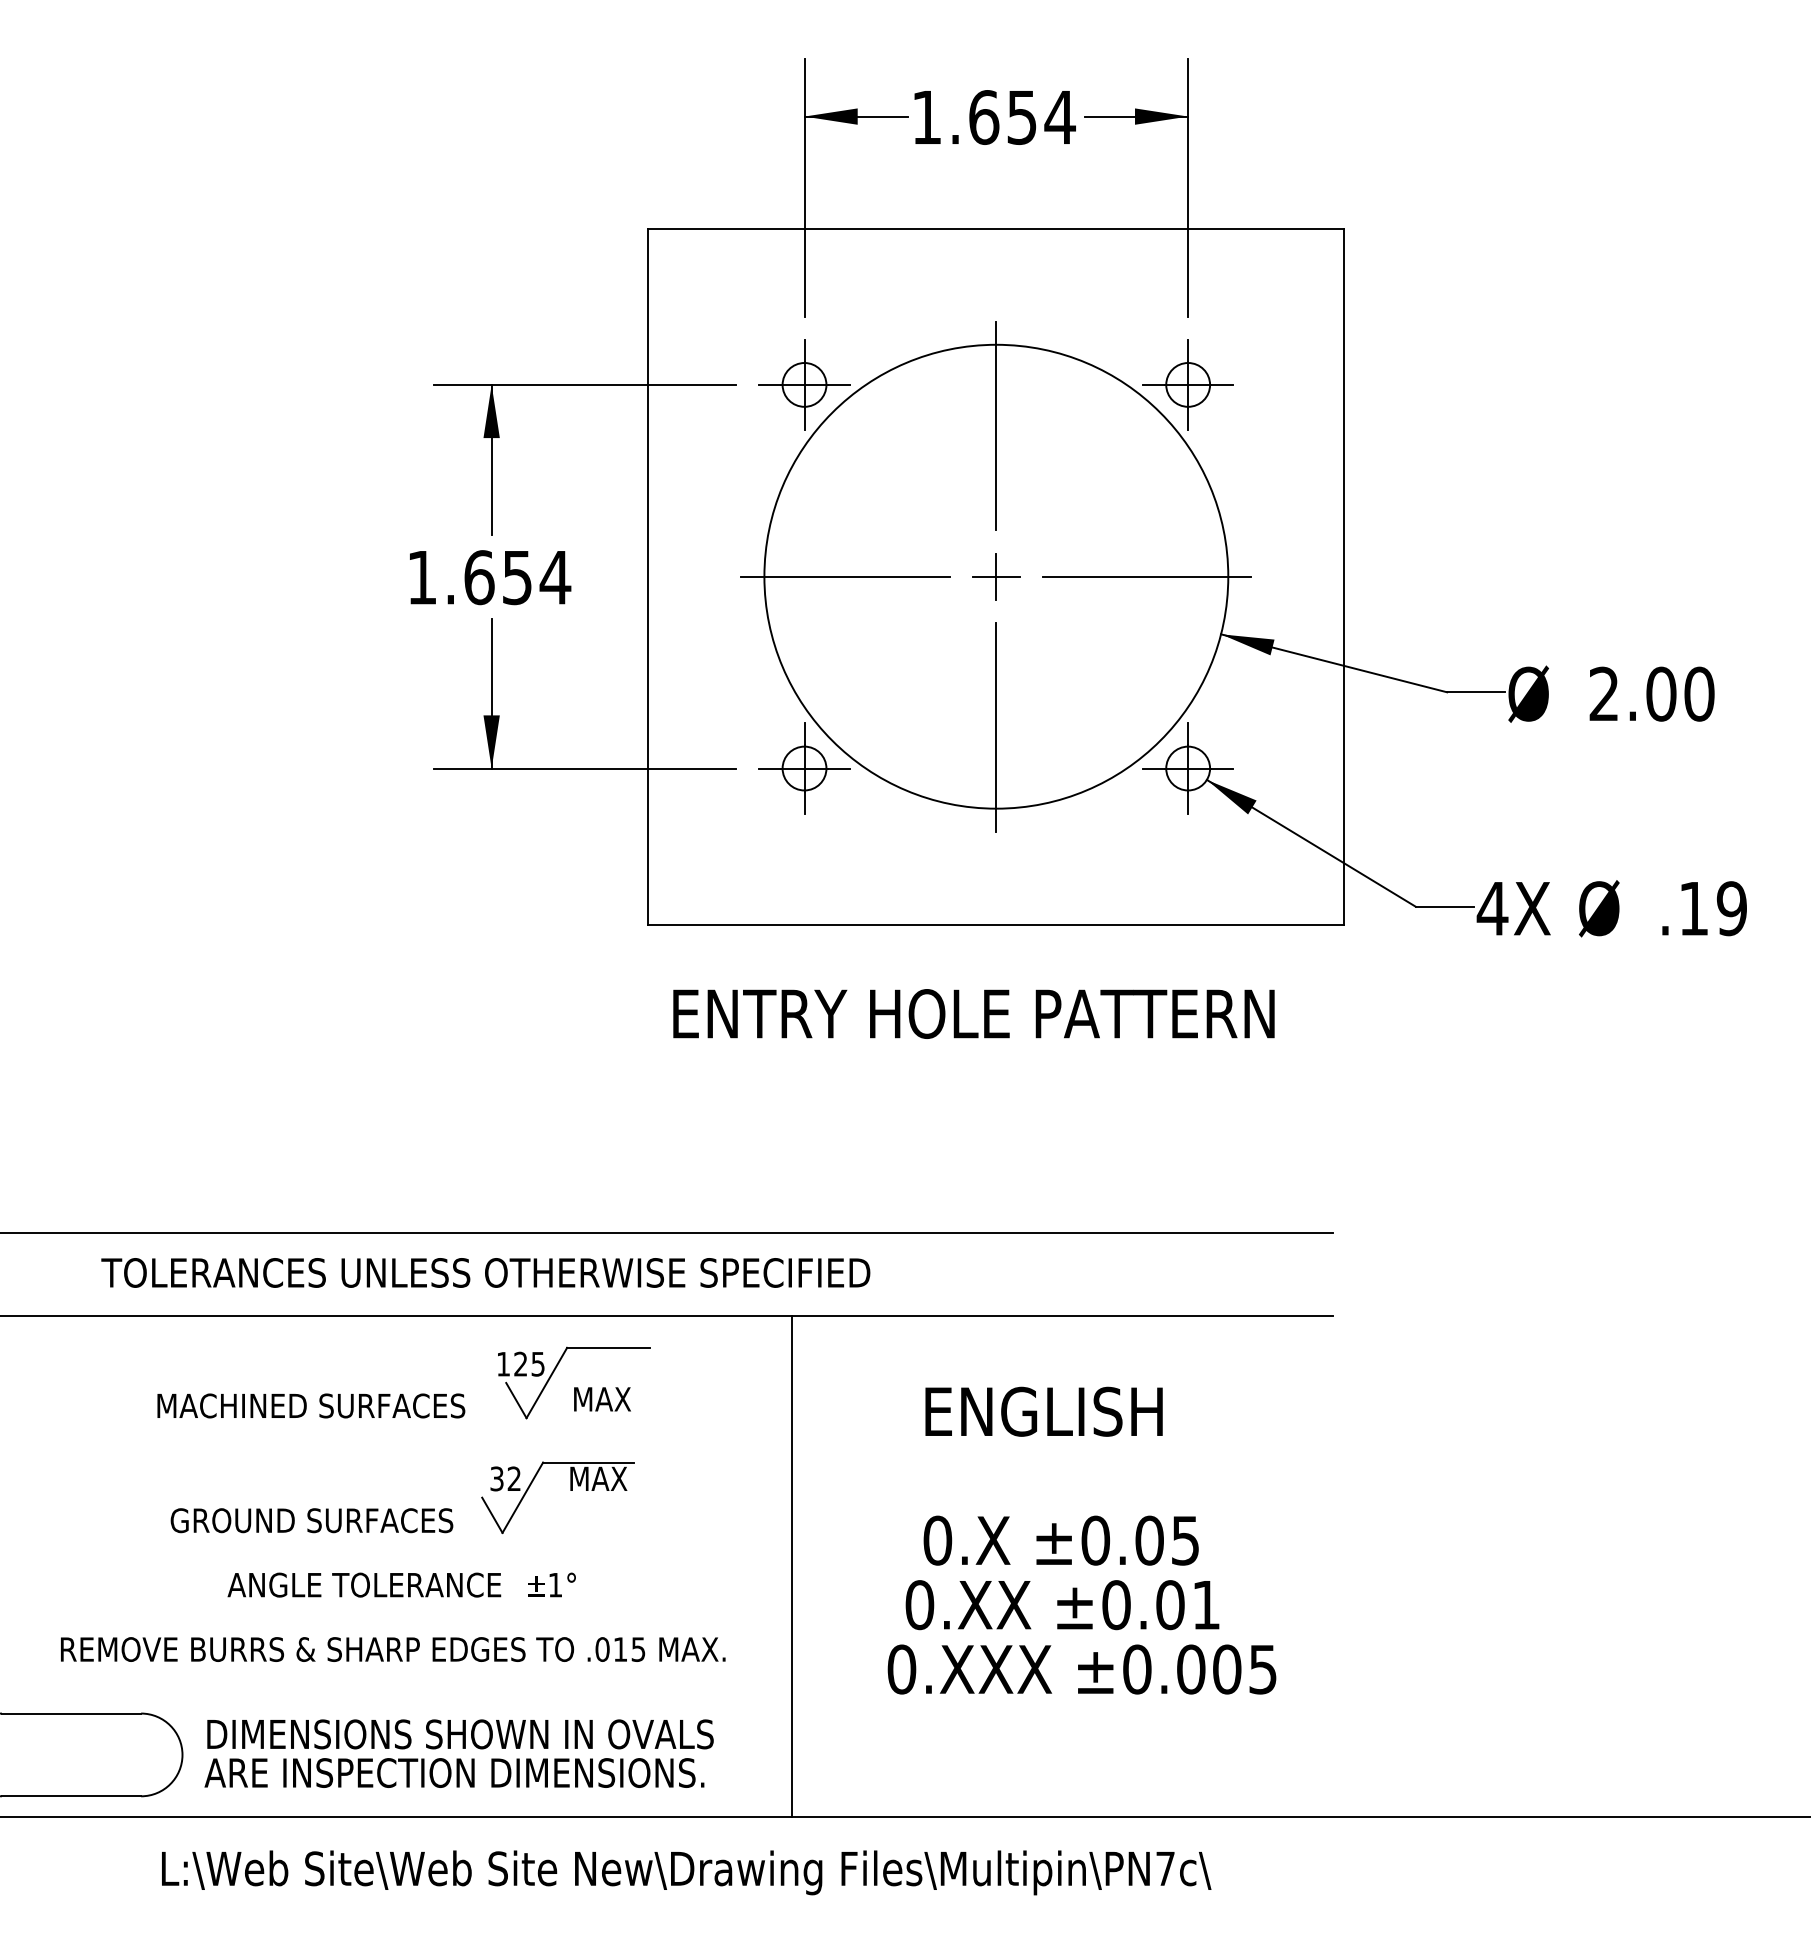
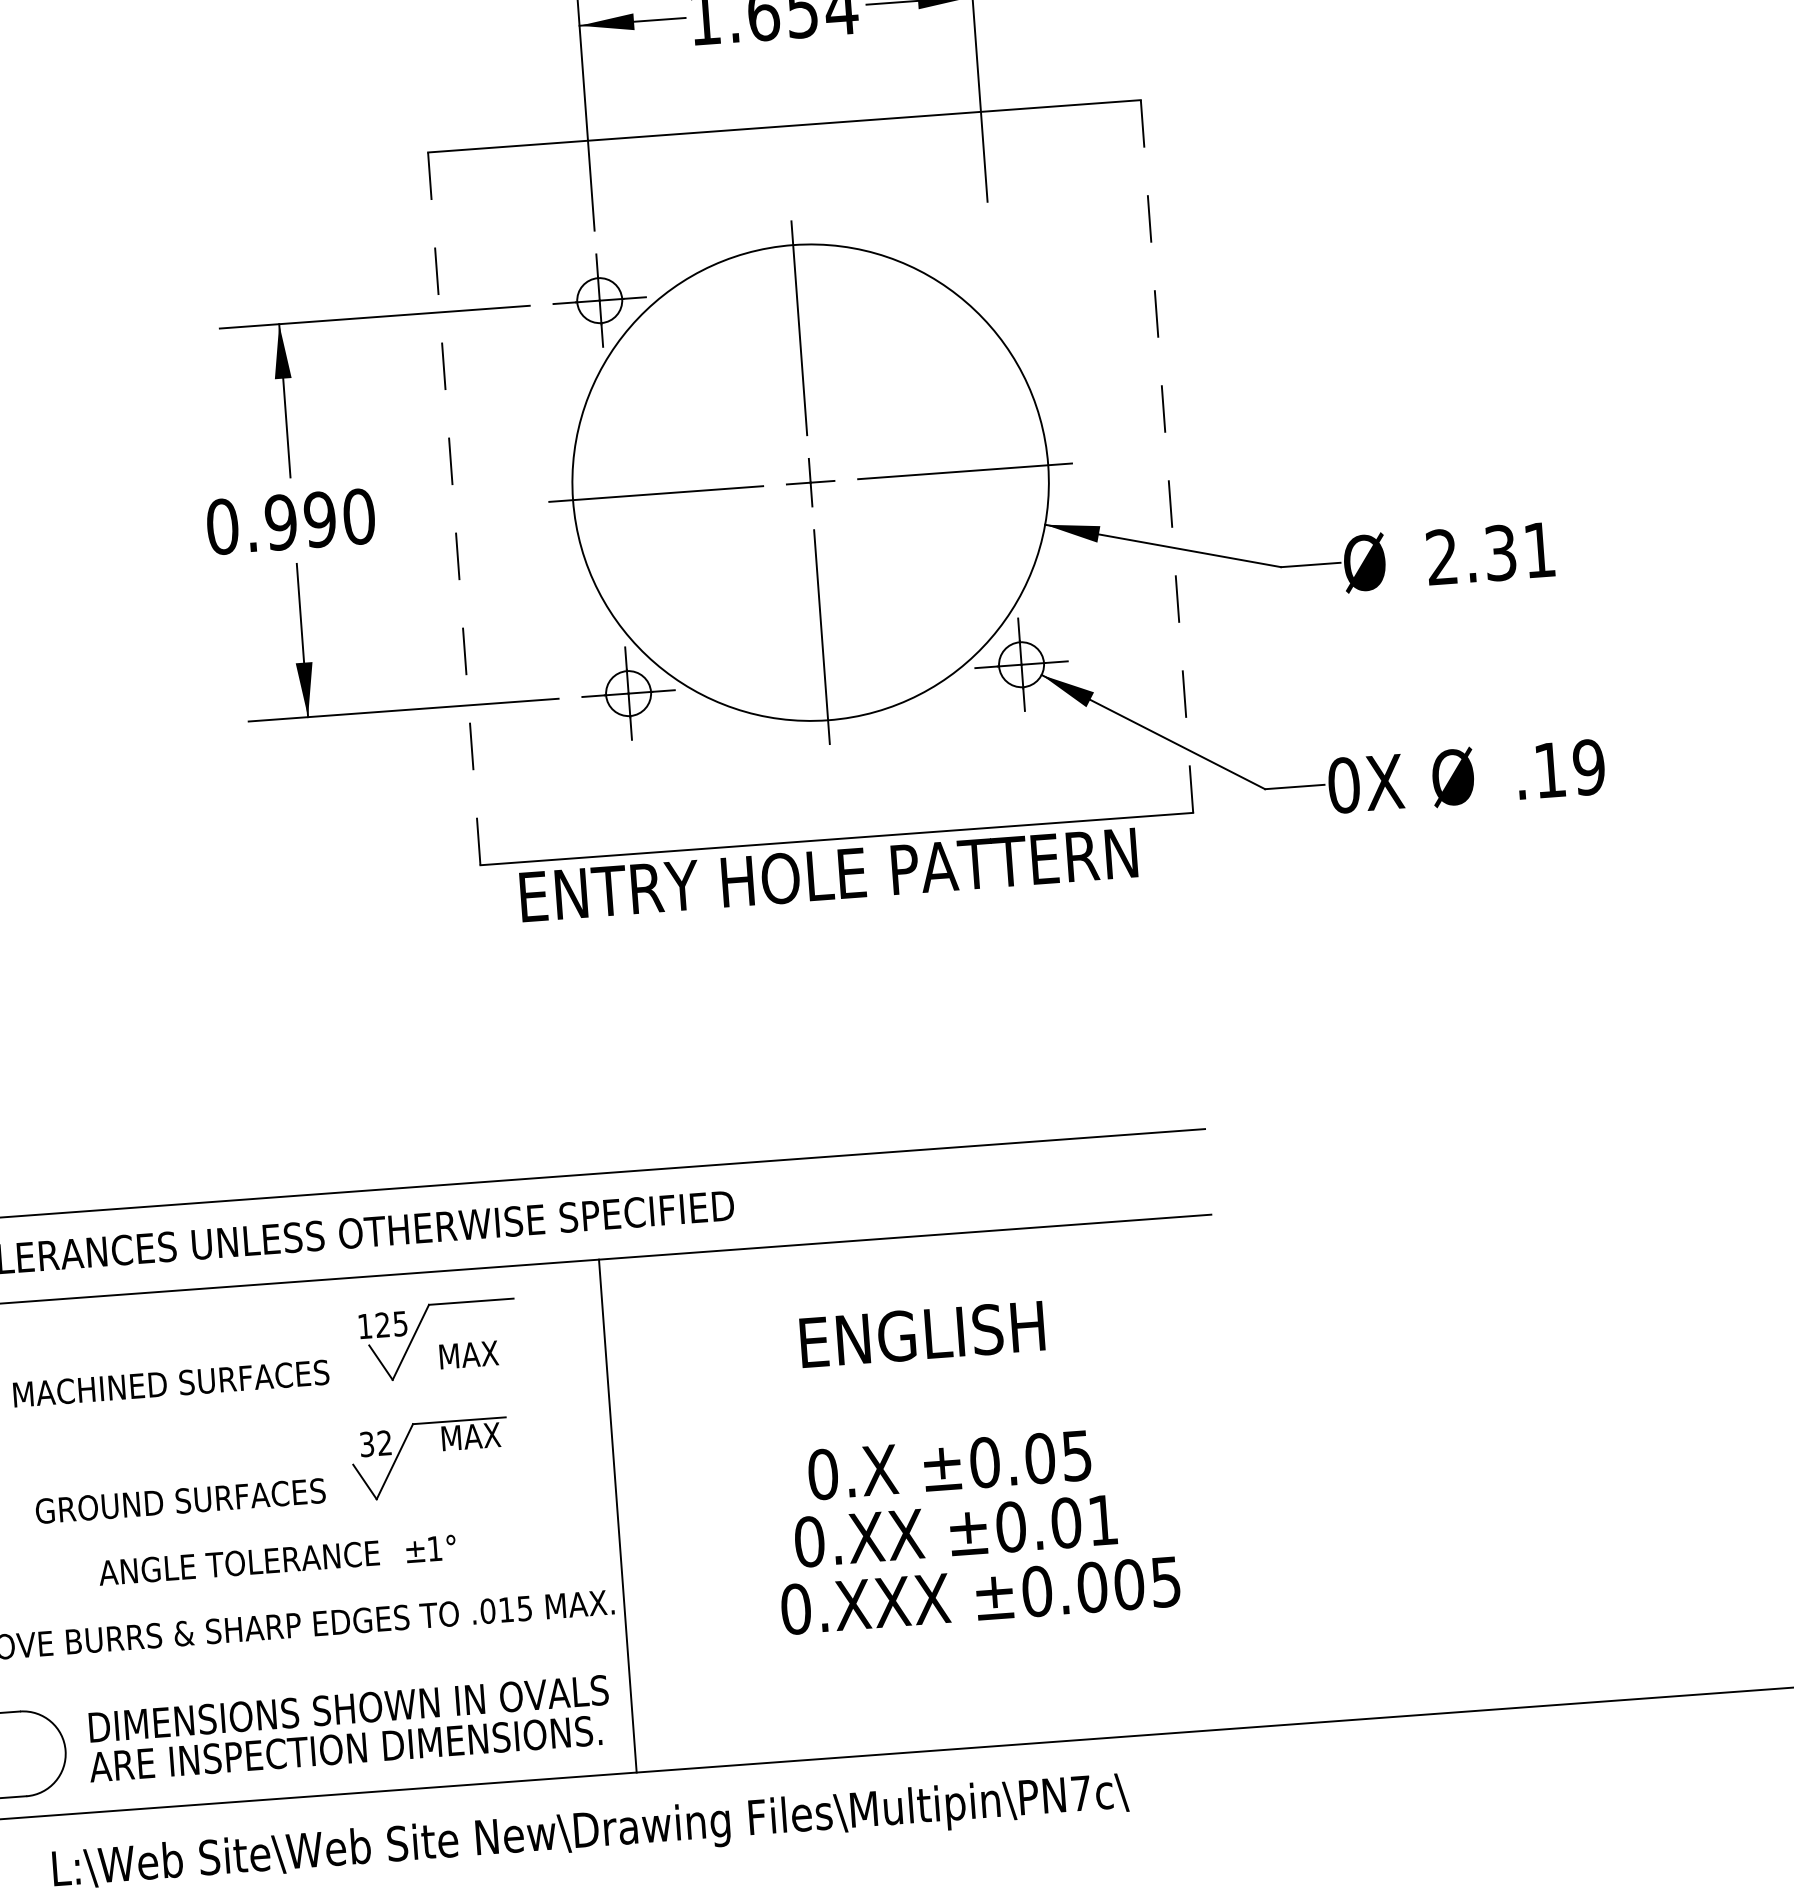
part: (1187, 384) -> (991, 271), removed
line: (648, 576) -> (454, 508), solid -> dashed
line: (1344, 576) -> (1167, 456), solid -> dashed
text: (489, 577) -> (291, 521), 1.654 -> 0.990
text: (1680, 693) -> (1520, 550), 2.00 -> 2.31
text: (1492, 908) -> (1343, 785), 4X -> 0X
text: (973, 1013) -> (828, 874), moved
line: (792, 1566) -> (617, 1516), moved

